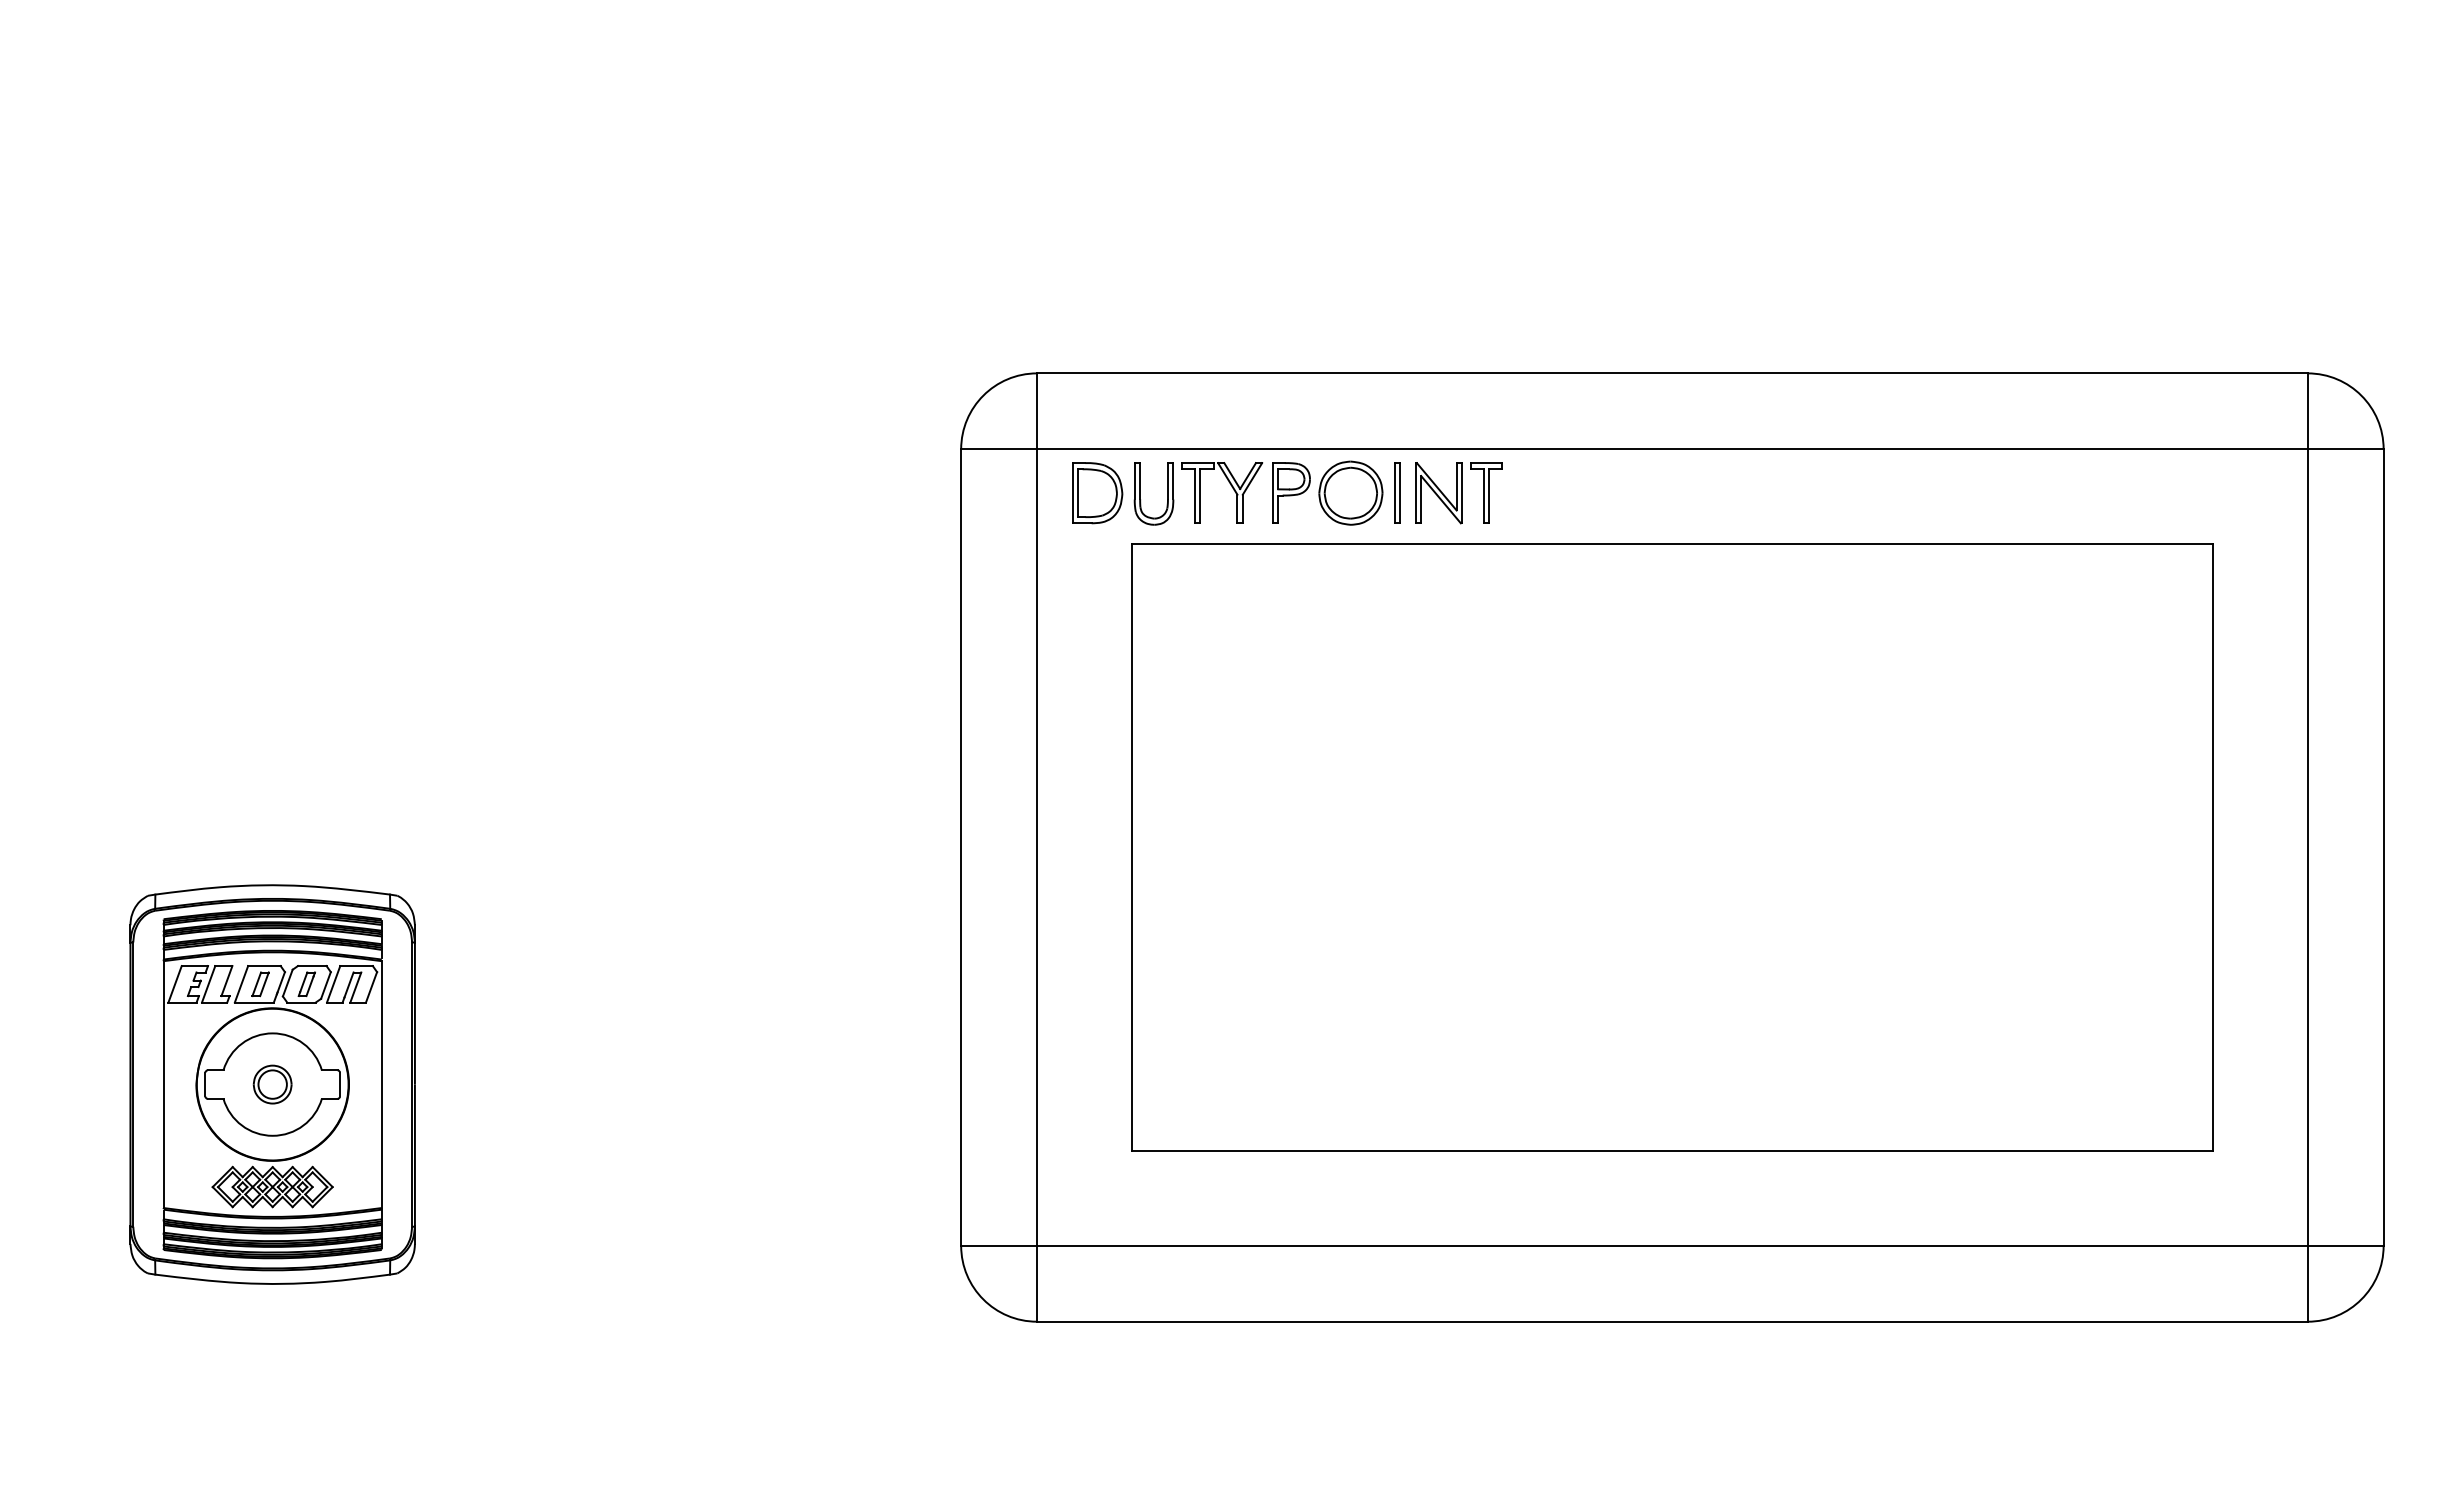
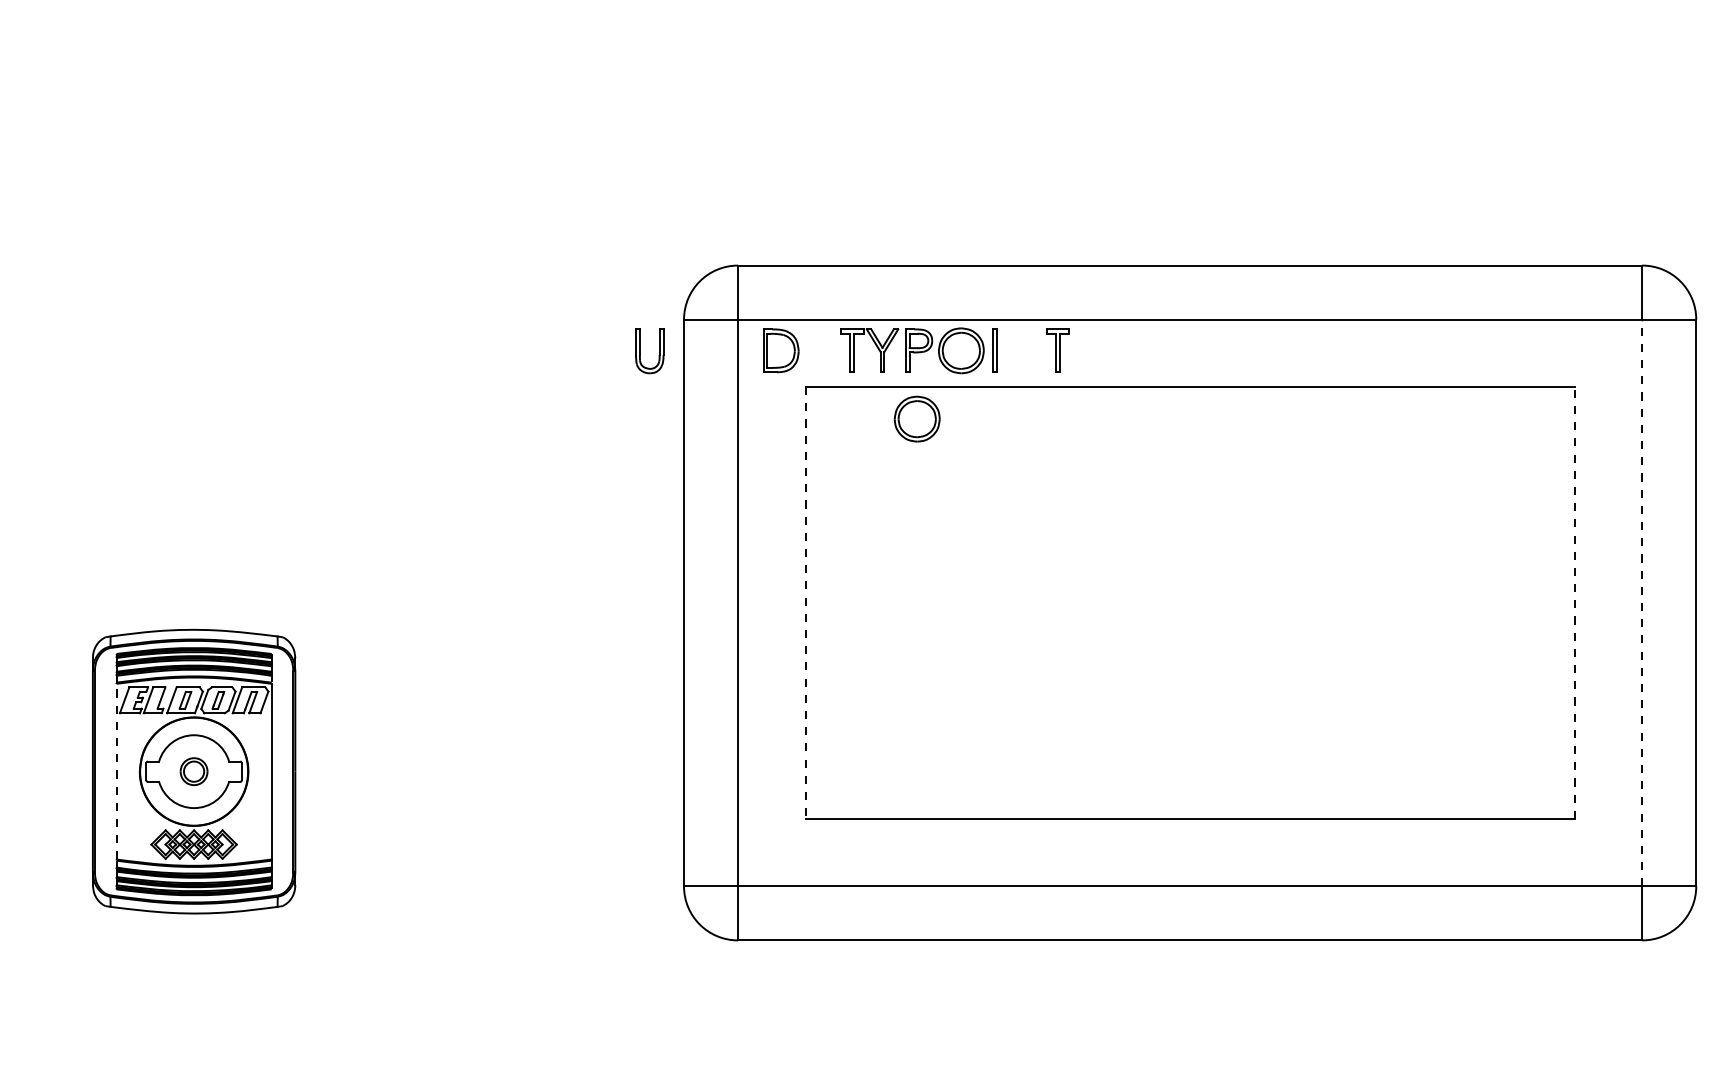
part: (1140, 493) -> (640, 351), moved
part: (1438, 493) -> (1023, 351), removed
part: (1288, 588) -> (916, 418), added
line: (2212, 847) -> (1574, 602), solid -> dashed
line: (2307, 847) -> (1642, 602), solid -> dashed
line: (1131, 848) -> (805, 603), solid -> dashed
line: (163, 1084) -> (116, 771), solid -> dashed

